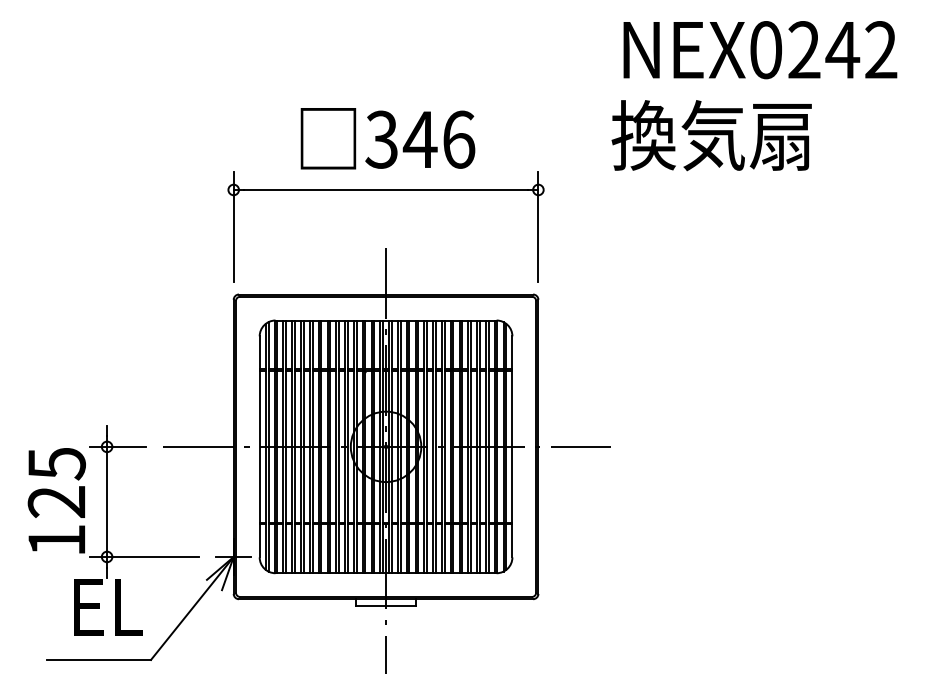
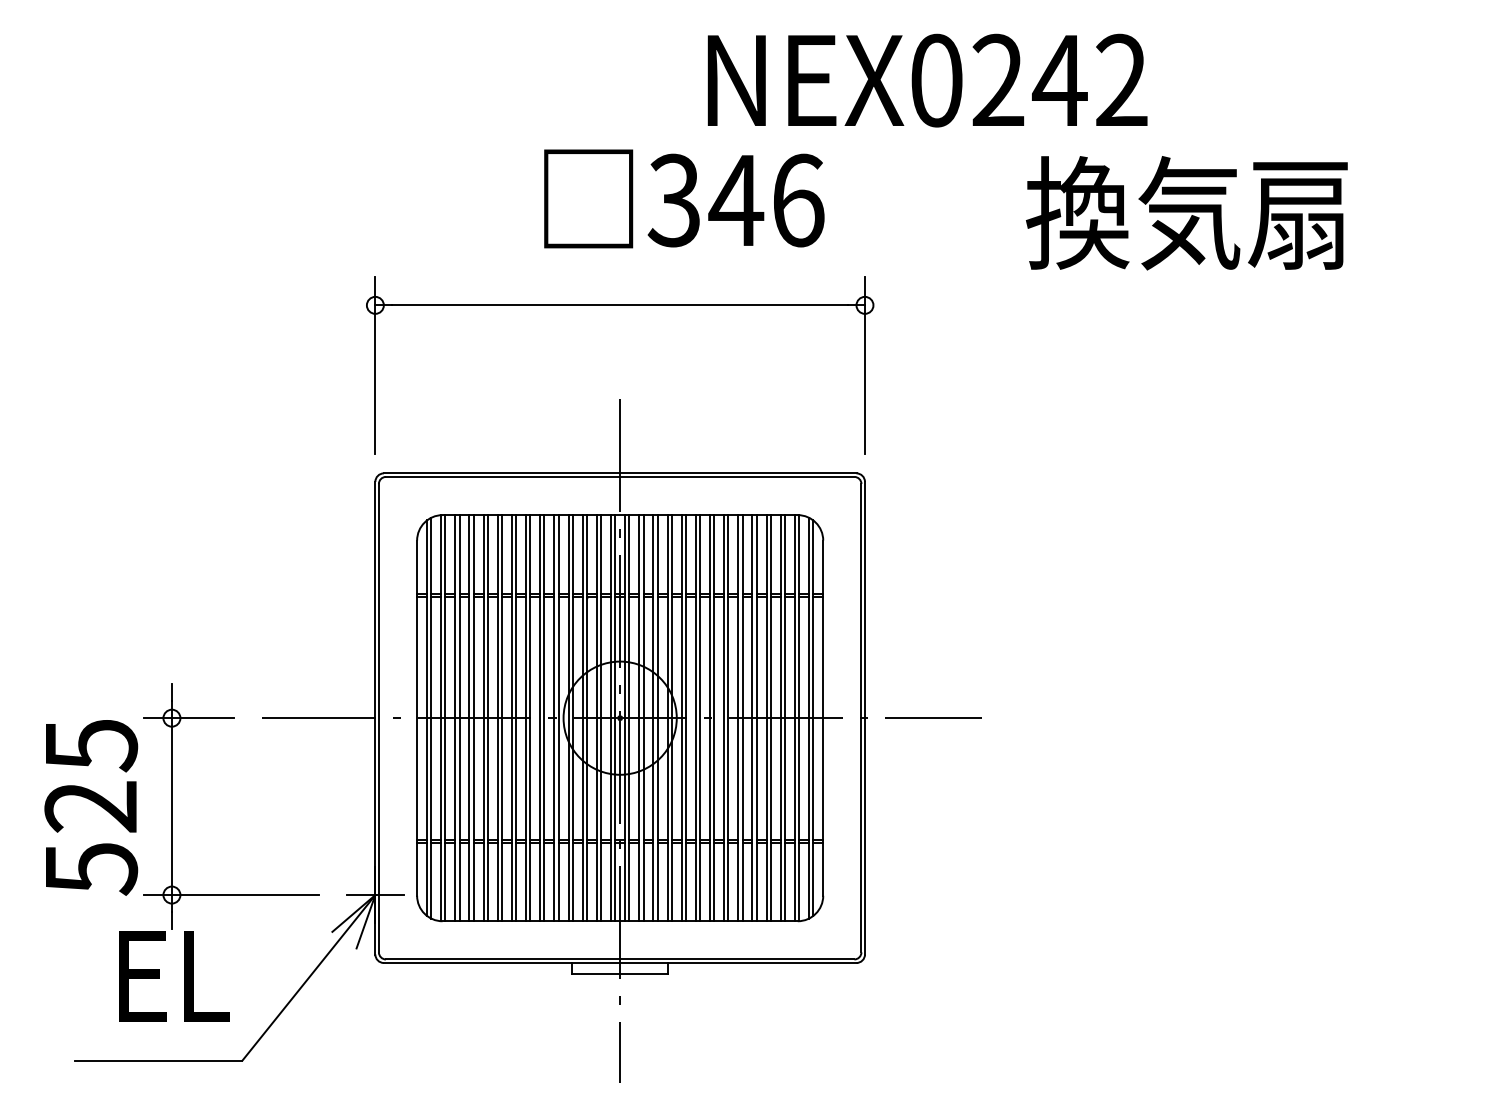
text: (760, 50) -> (927, 81), moved
text: (711, 135) -> (1186, 213), moved
text: (387, 138) -> (683, 198), moved
text: (57, 540) -> (92, 868), 125 -> 525

